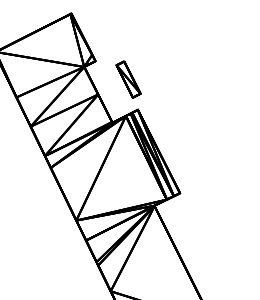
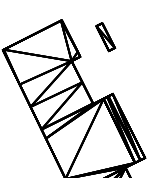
part: (128, 79) -> (105, 37), moved

